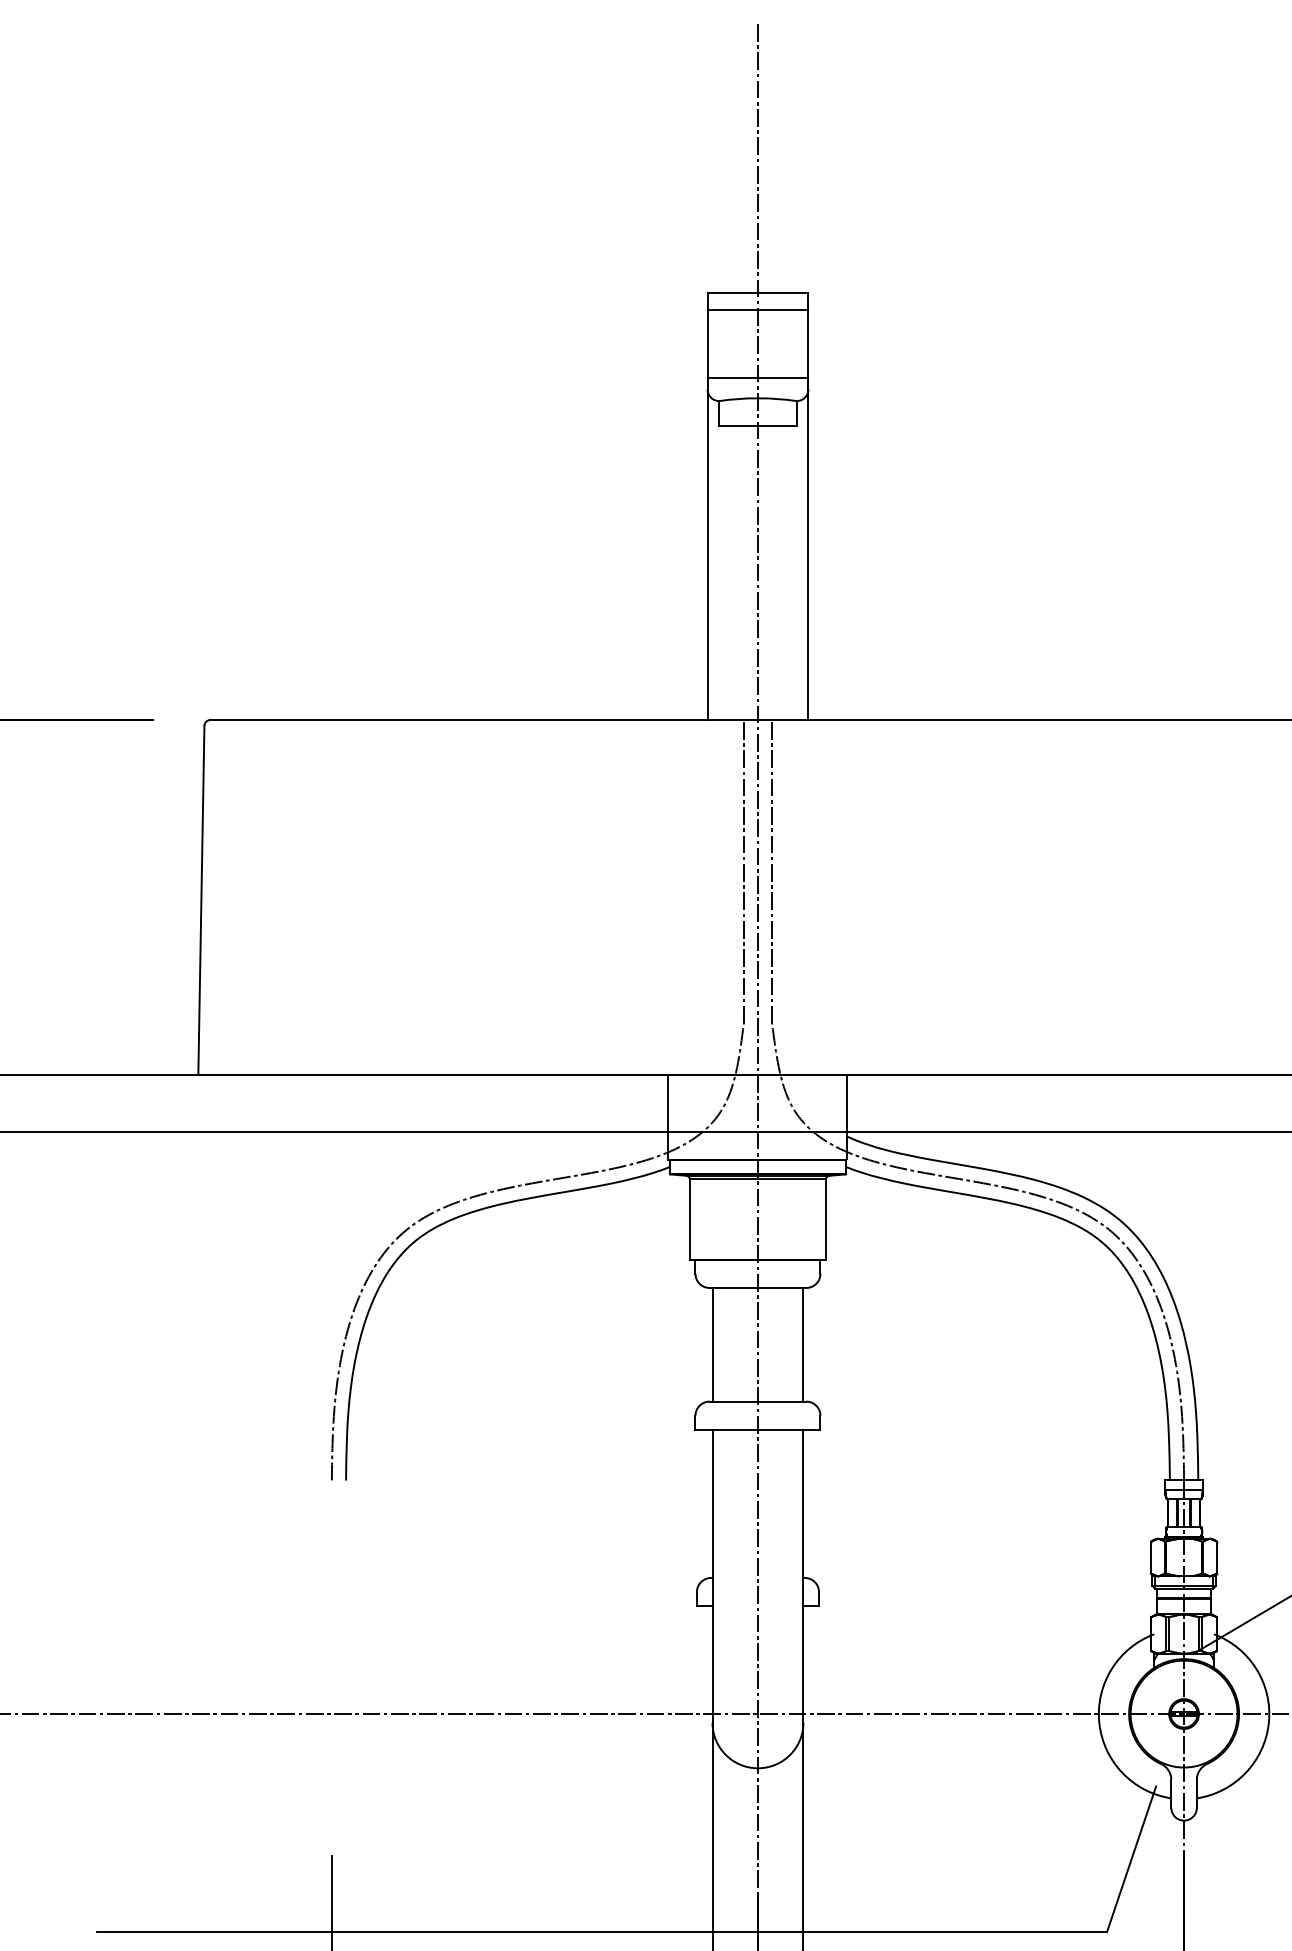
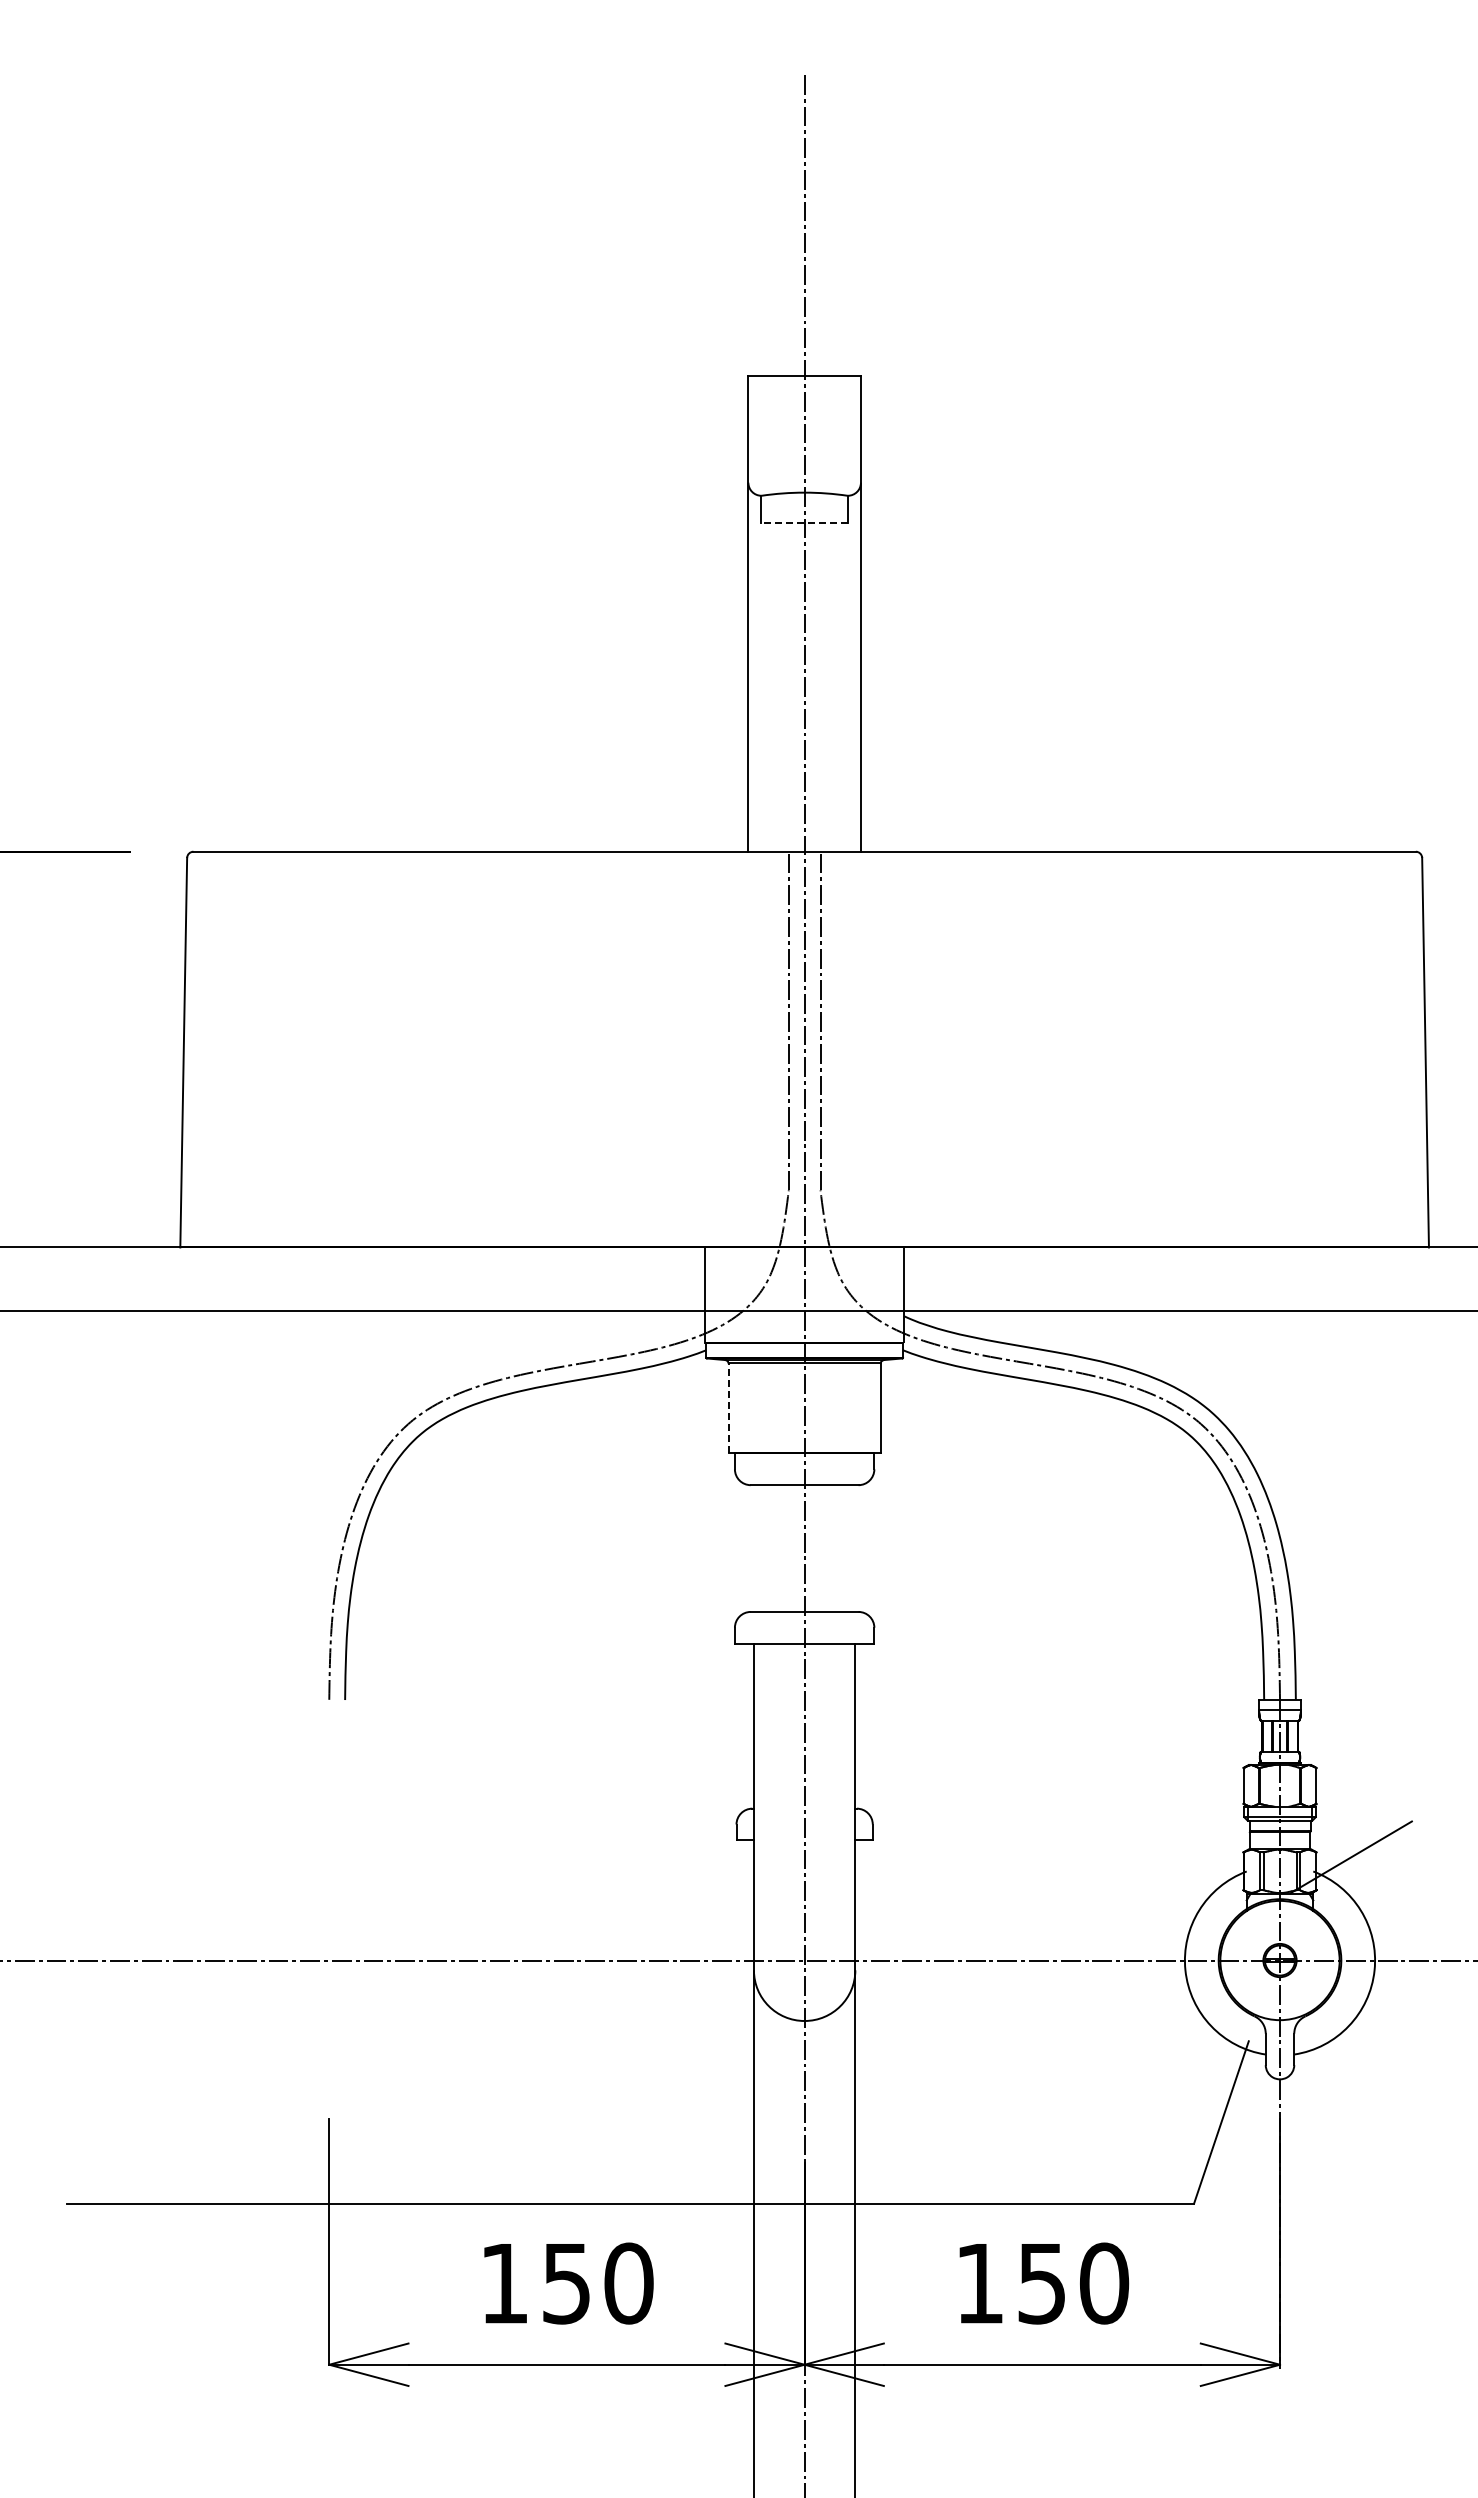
line: (757, 310) -> (804, 394), removed
line: (757, 377) -> (804, 469), removed
line: (757, 425) -> (804, 523), solid -> dashed
line: (689, 1218) -> (728, 1407), solid -> dashed
line: (712, 1344) -> (753, 1548), removed
line: (803, 1344) -> (855, 1548), removed

